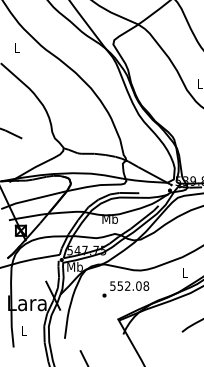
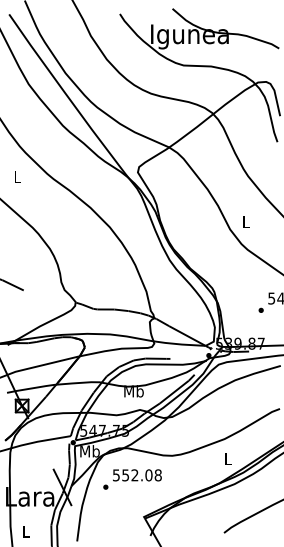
text: (125, 289) -> (132, 479), moved

